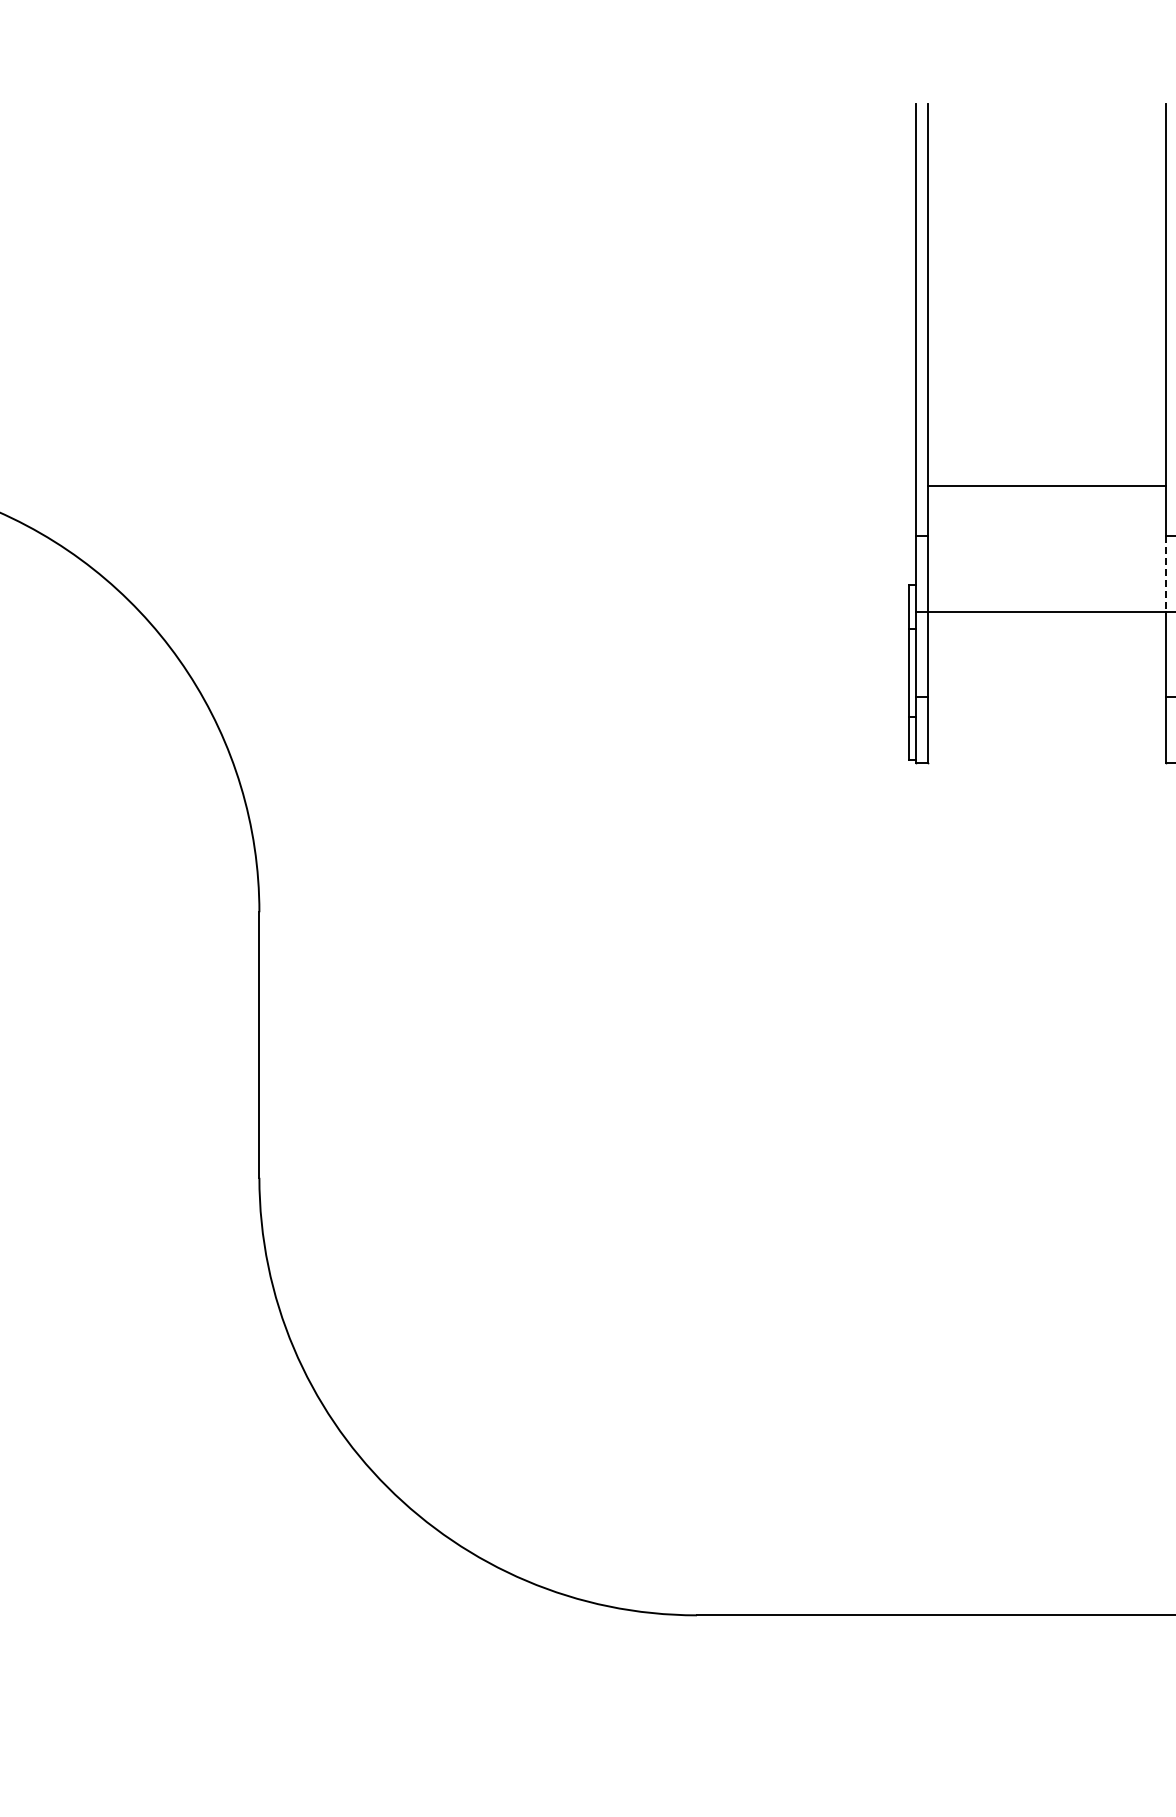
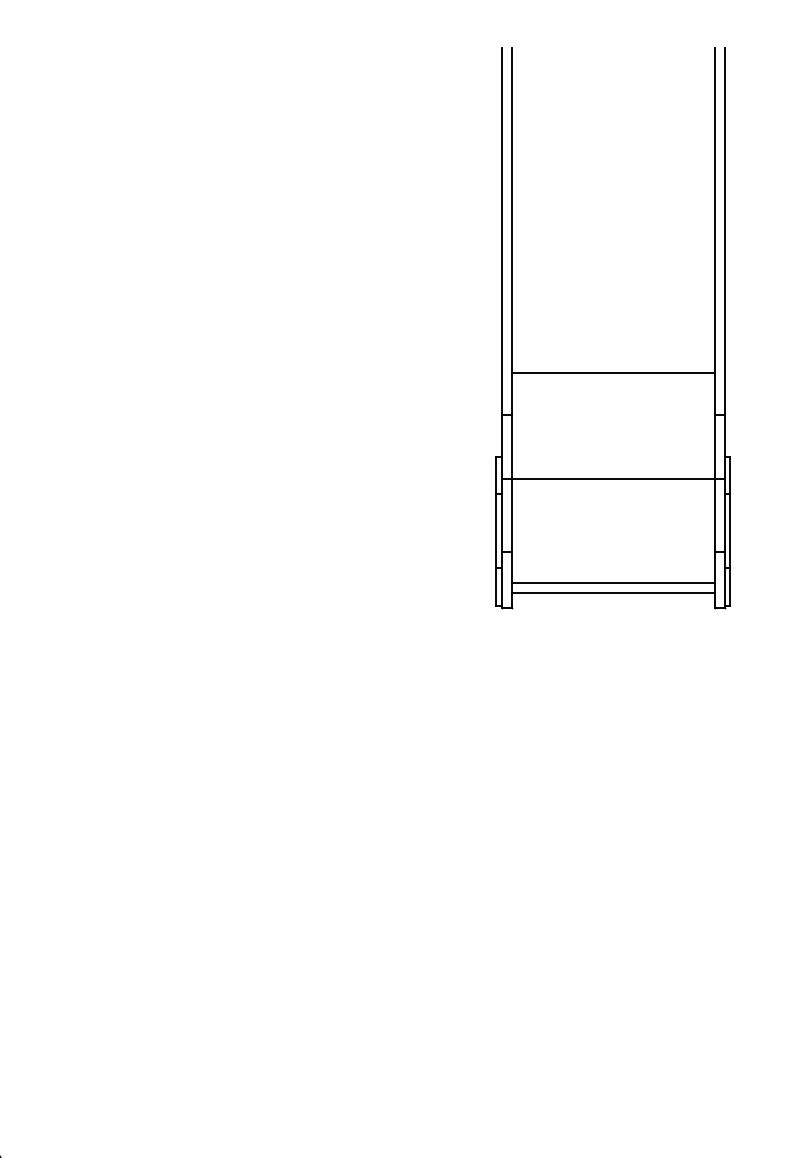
line: (1166, 574) -> (714, 447), dashed -> solid
line: (1046, 734) -> (612, 583), added
line: (1046, 746) -> (612, 593), added

